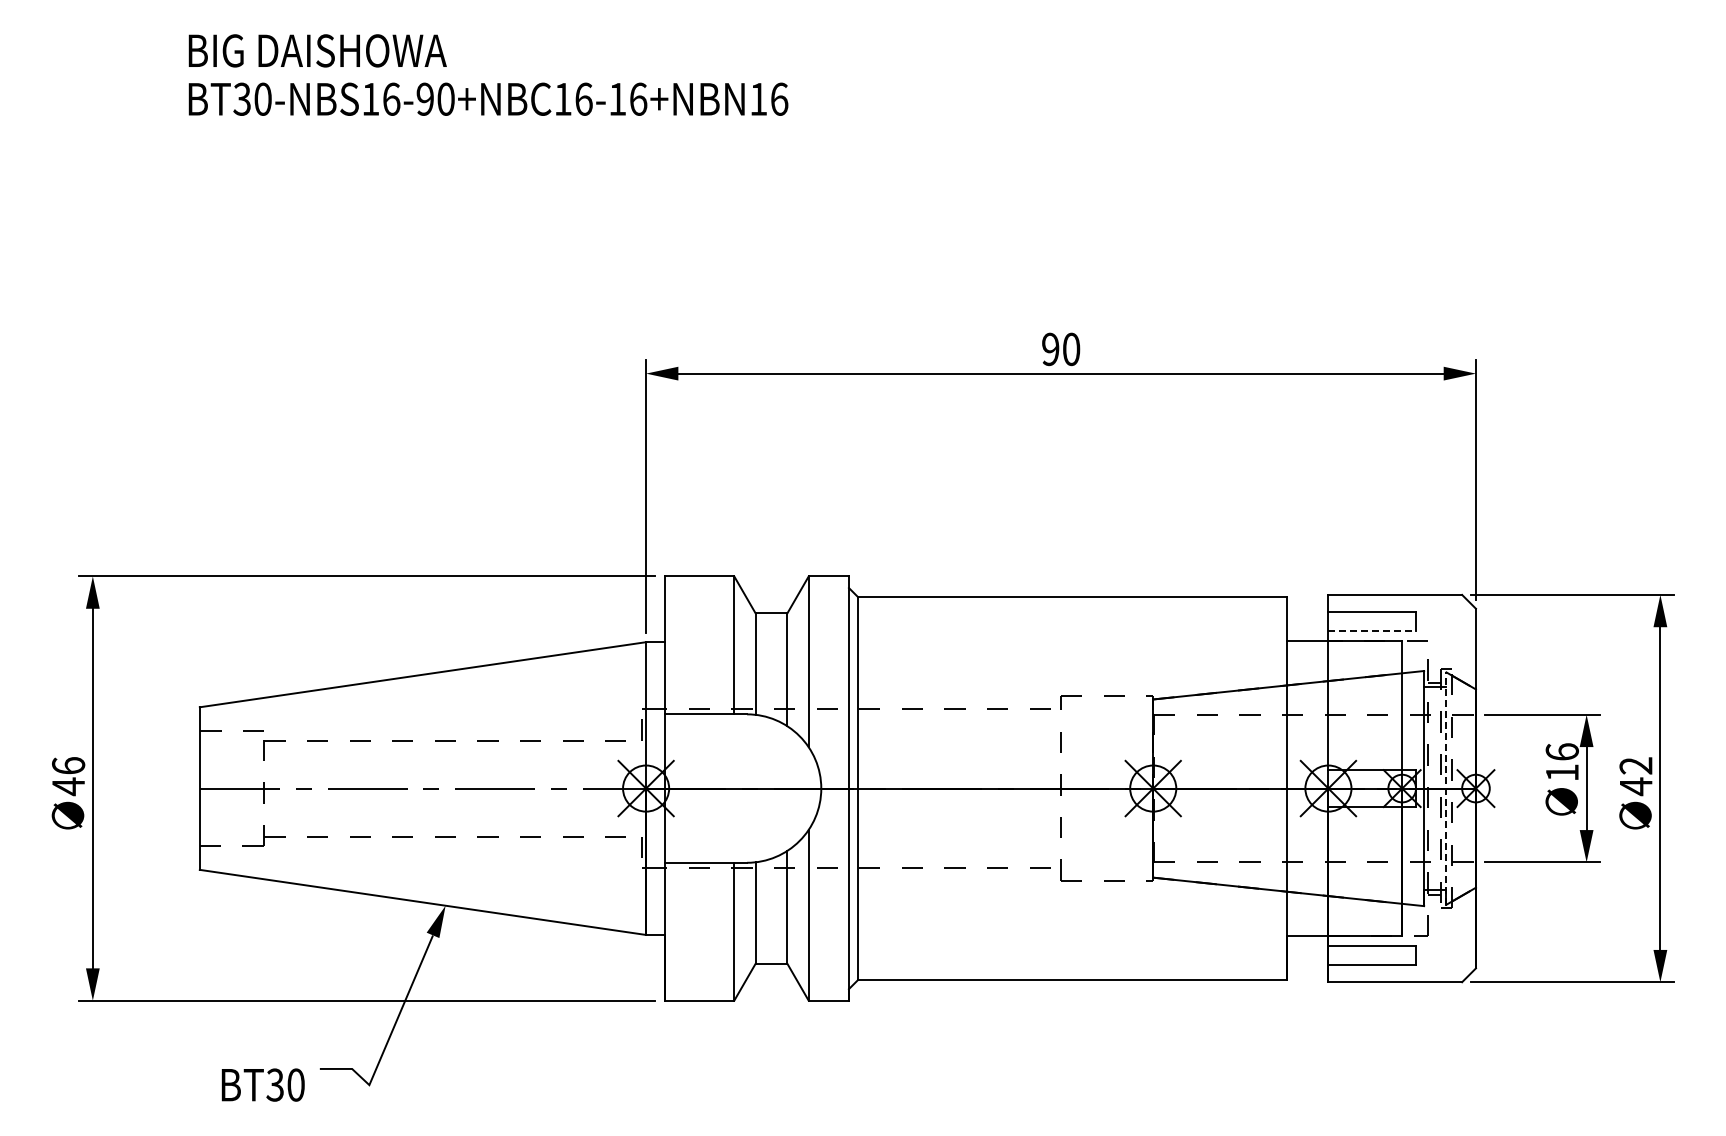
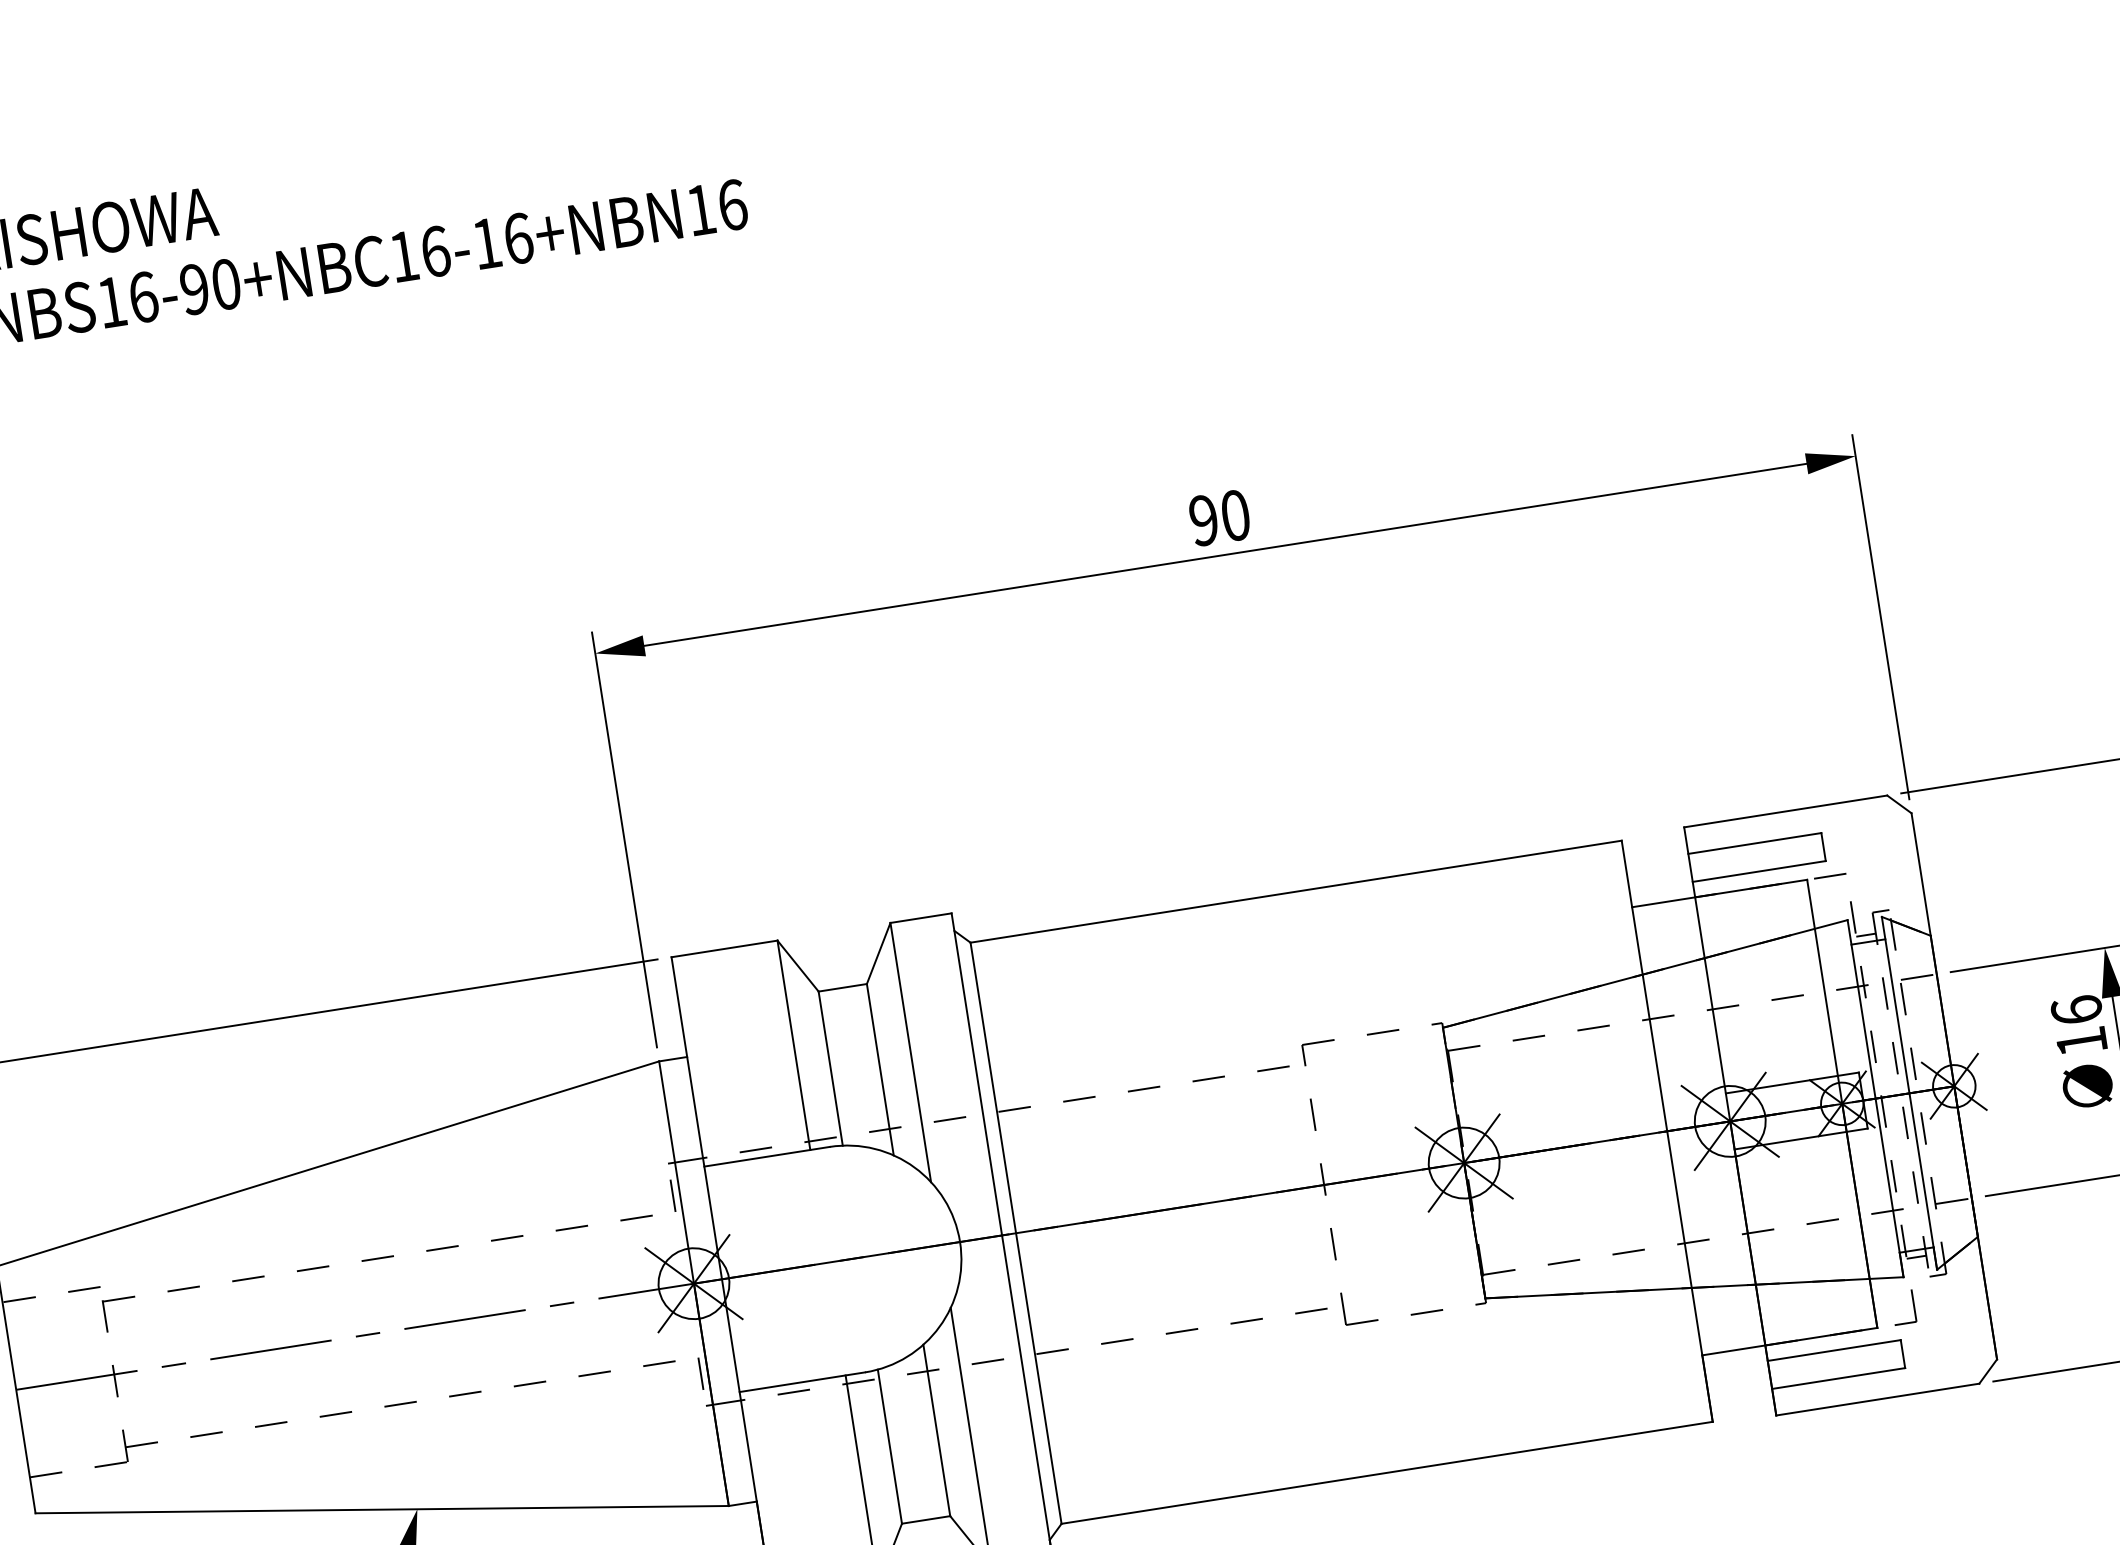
line: (1372, 630) -> (1759, 870), dashed -> solid
line: (1446, 788) -> (1909, 1093), dashed -> solid

